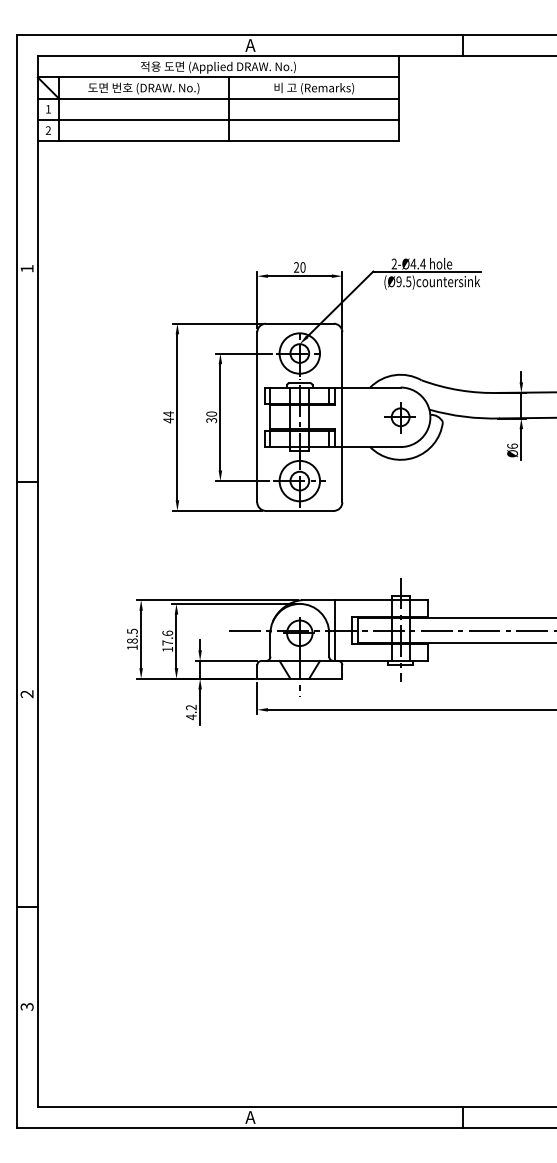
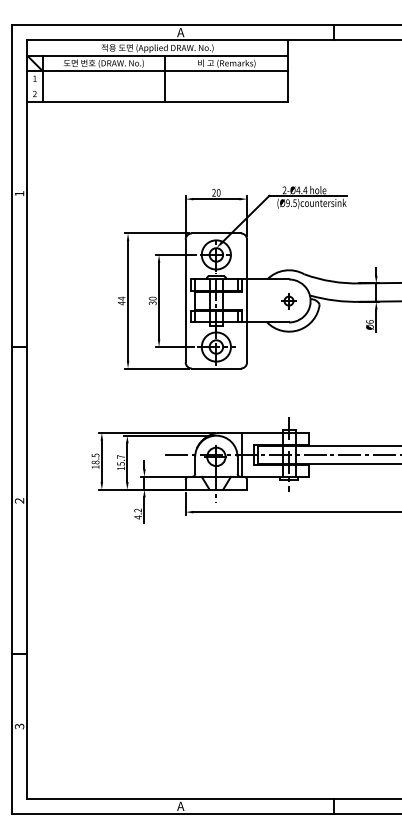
line: (218, 119) -> (157, 86), removed
part: (399, 417) -> (288, 301), size x0.7
text: (167, 637) -> (120, 459), 17.6 -> 15.7

